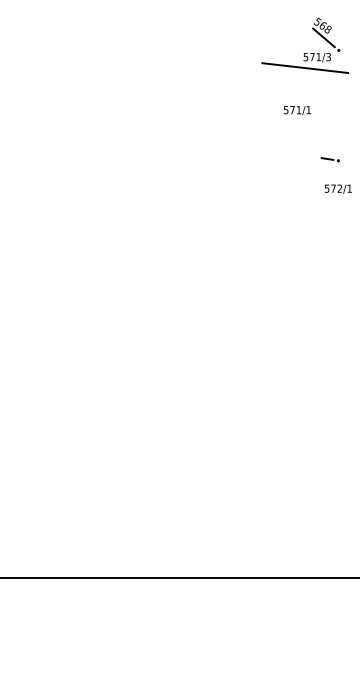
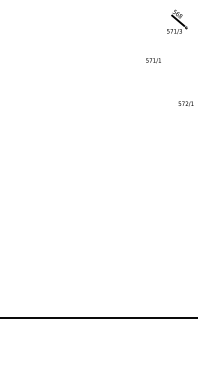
line: (304, 68) -> (167, 37), removed
text: (297, 110) -> (153, 60), moved
part: (329, 159) -> (181, 87), removed

